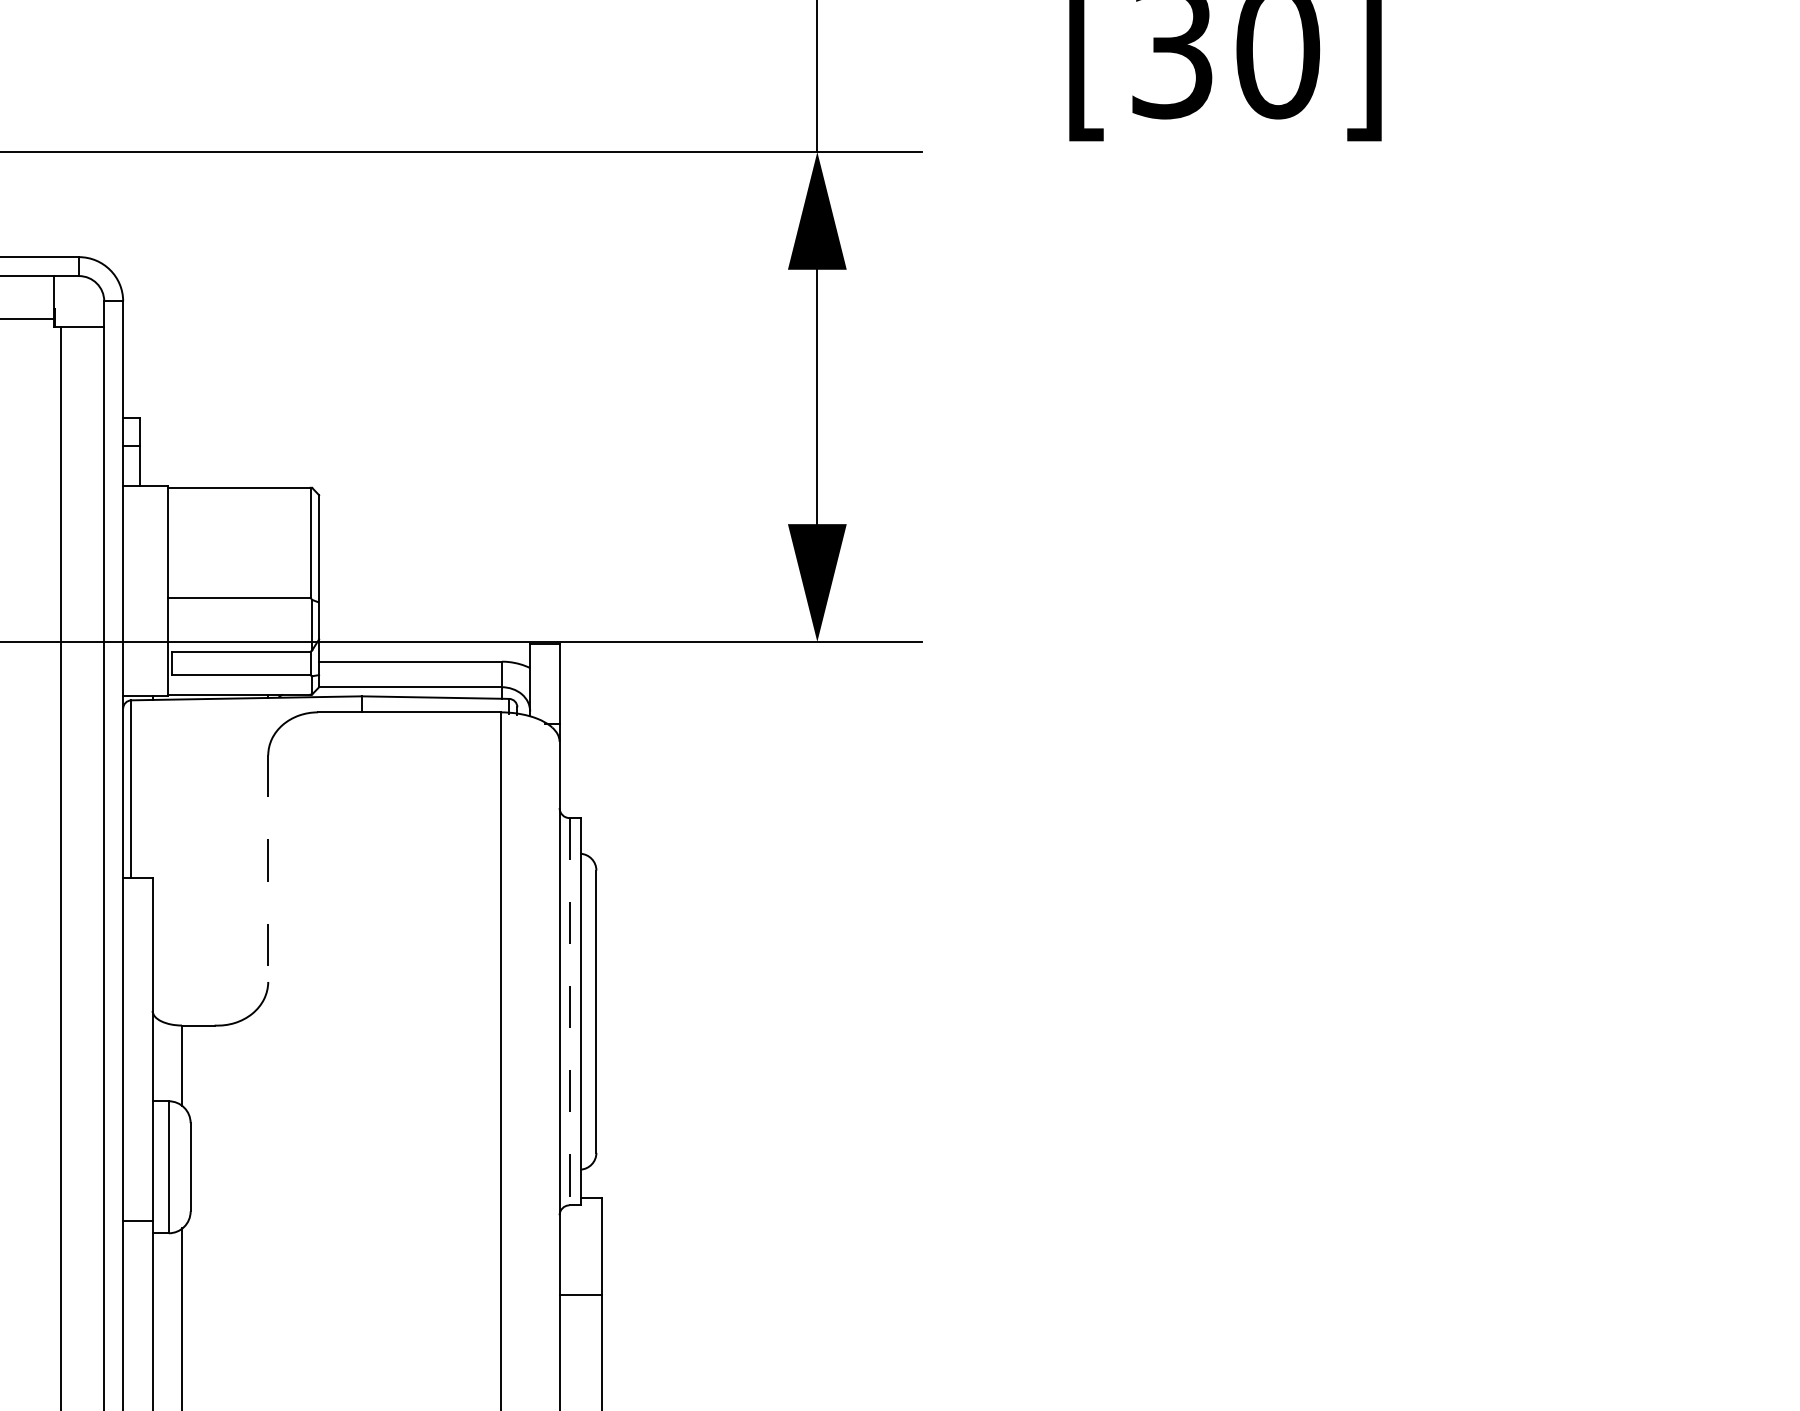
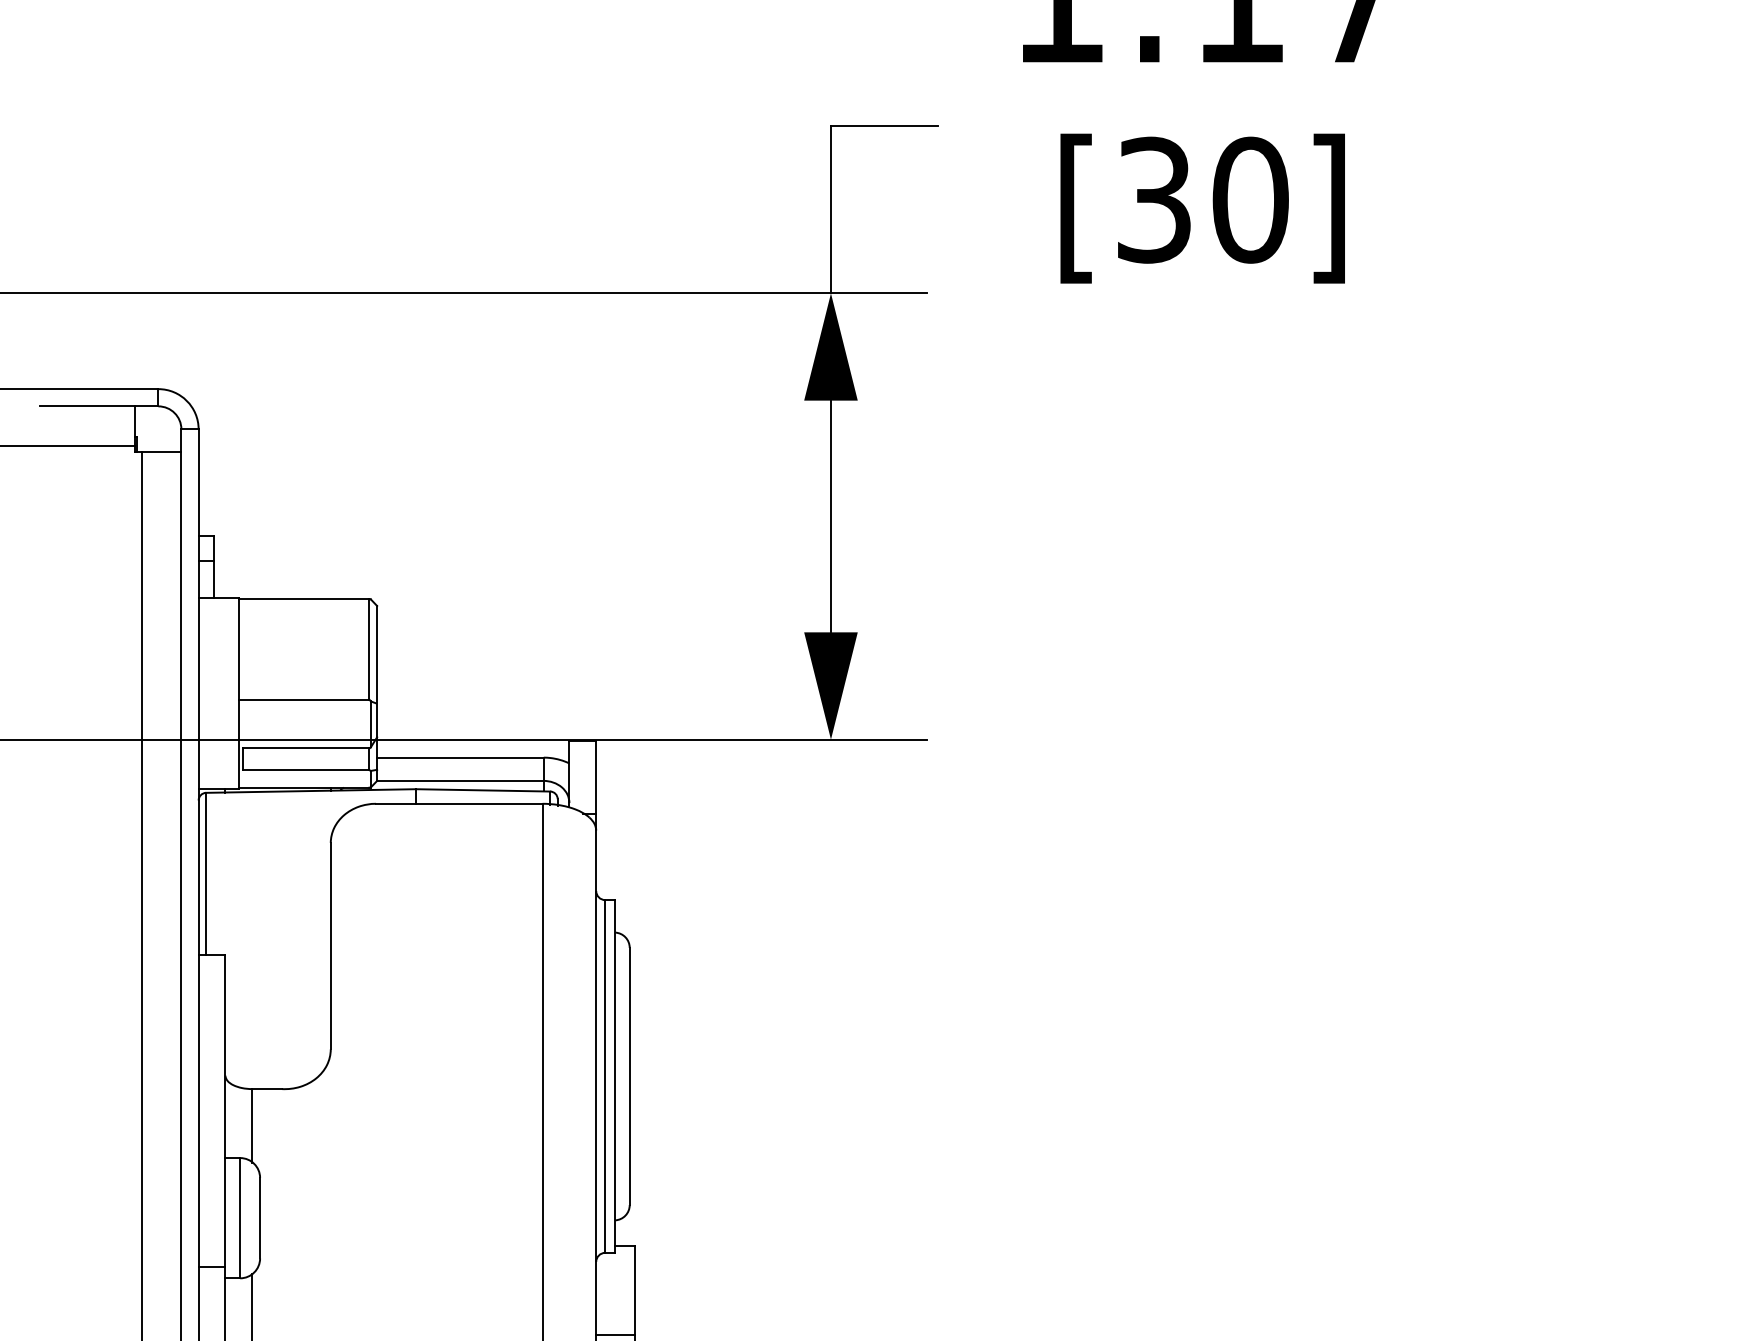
line: (267, 869) -> (330, 946), dashed -> solid
line: (569, 1011) -> (605, 1076), dashed -> solid

